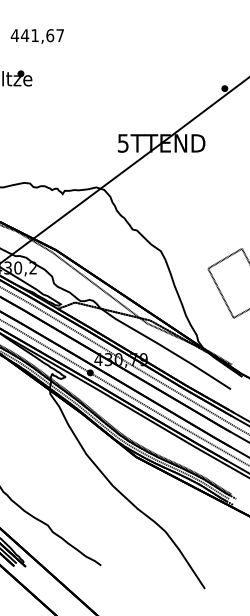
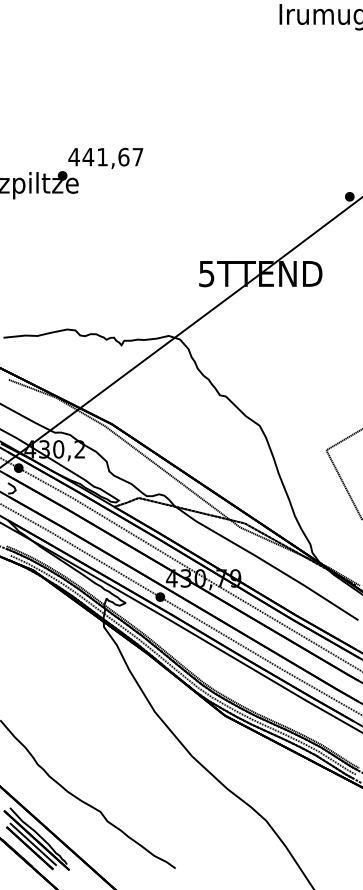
text: (37, 35) -> (105, 157), moved

